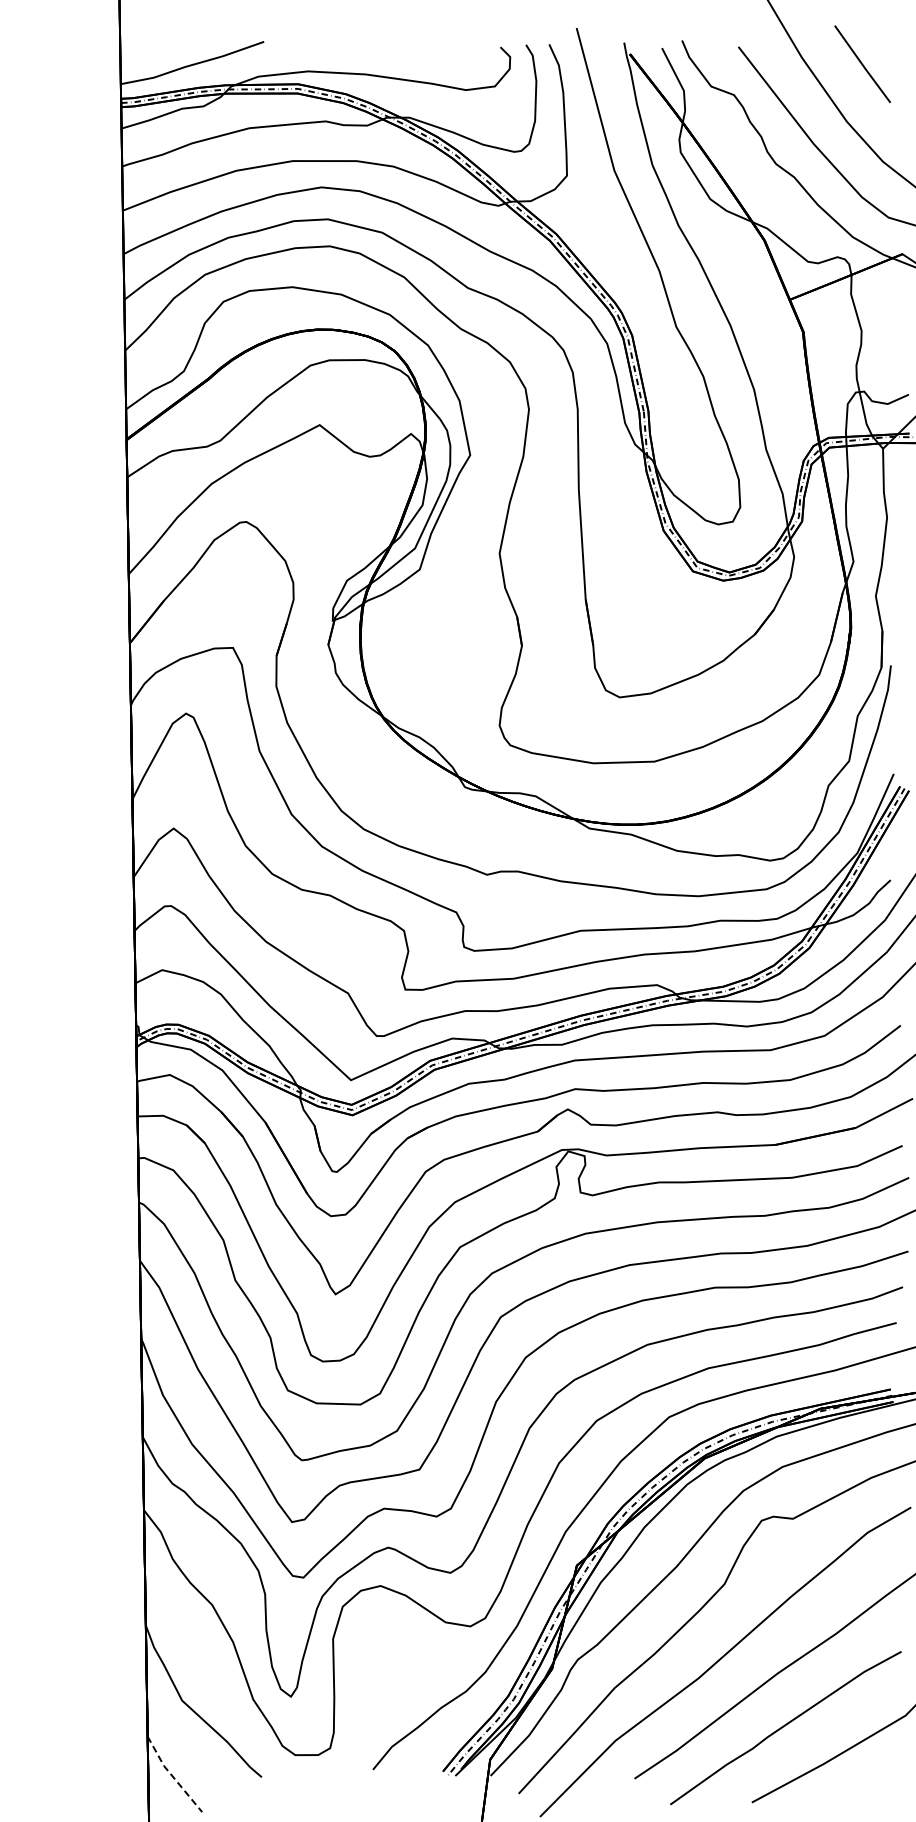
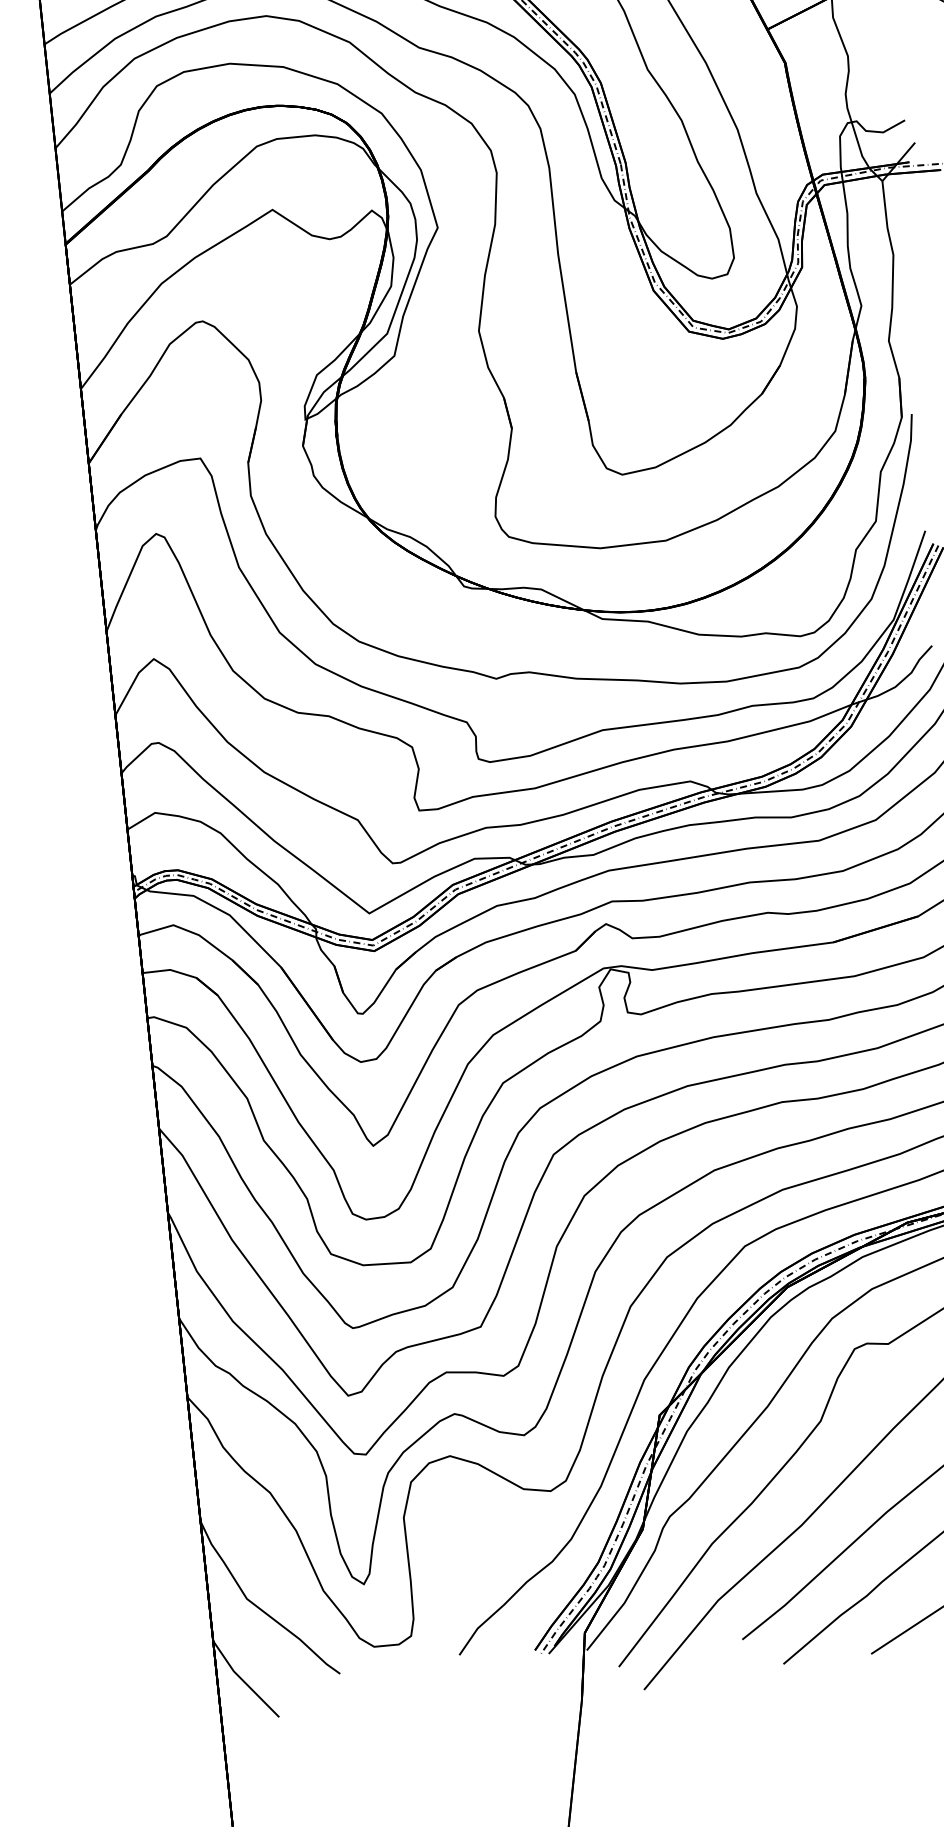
line: (172, 1776) -> (243, 1681), dashed -> solid

